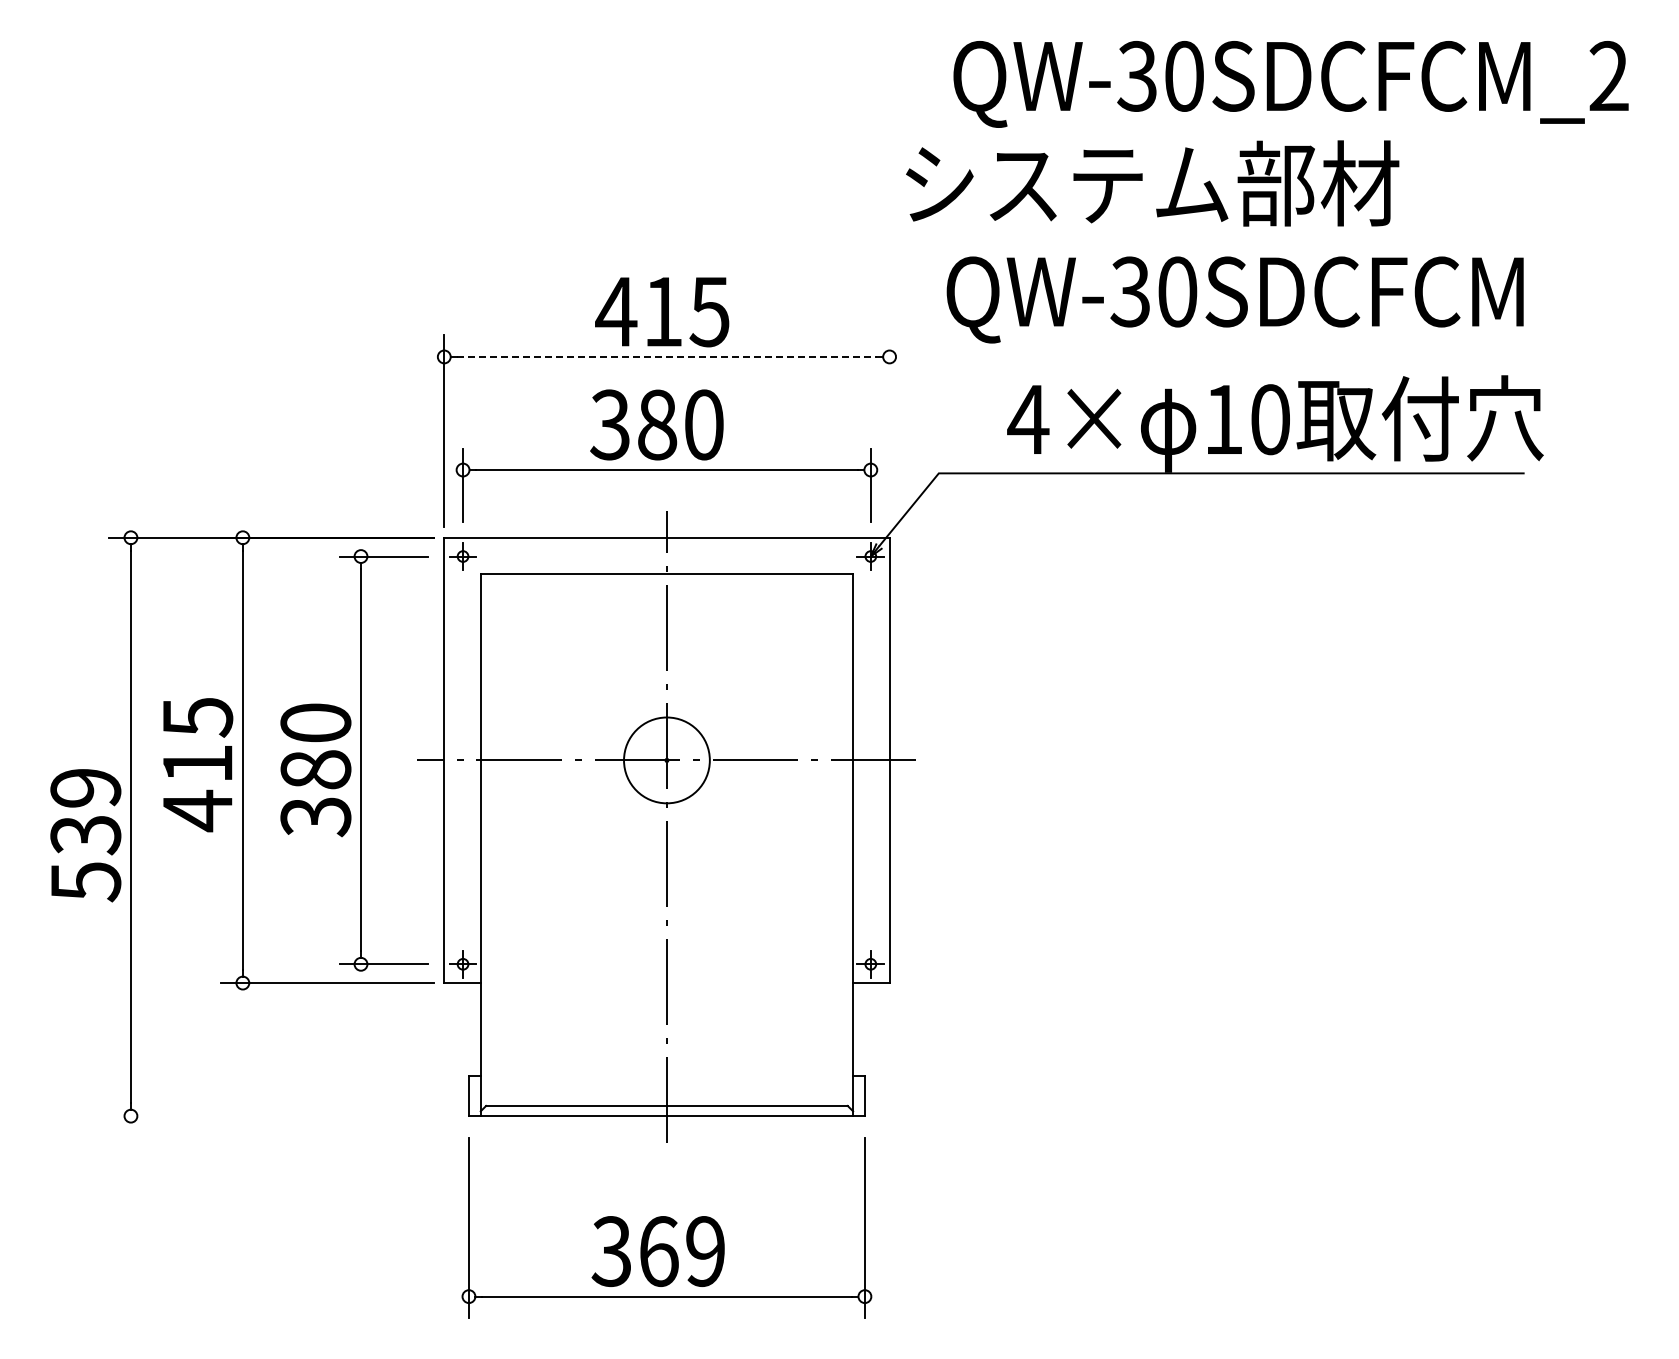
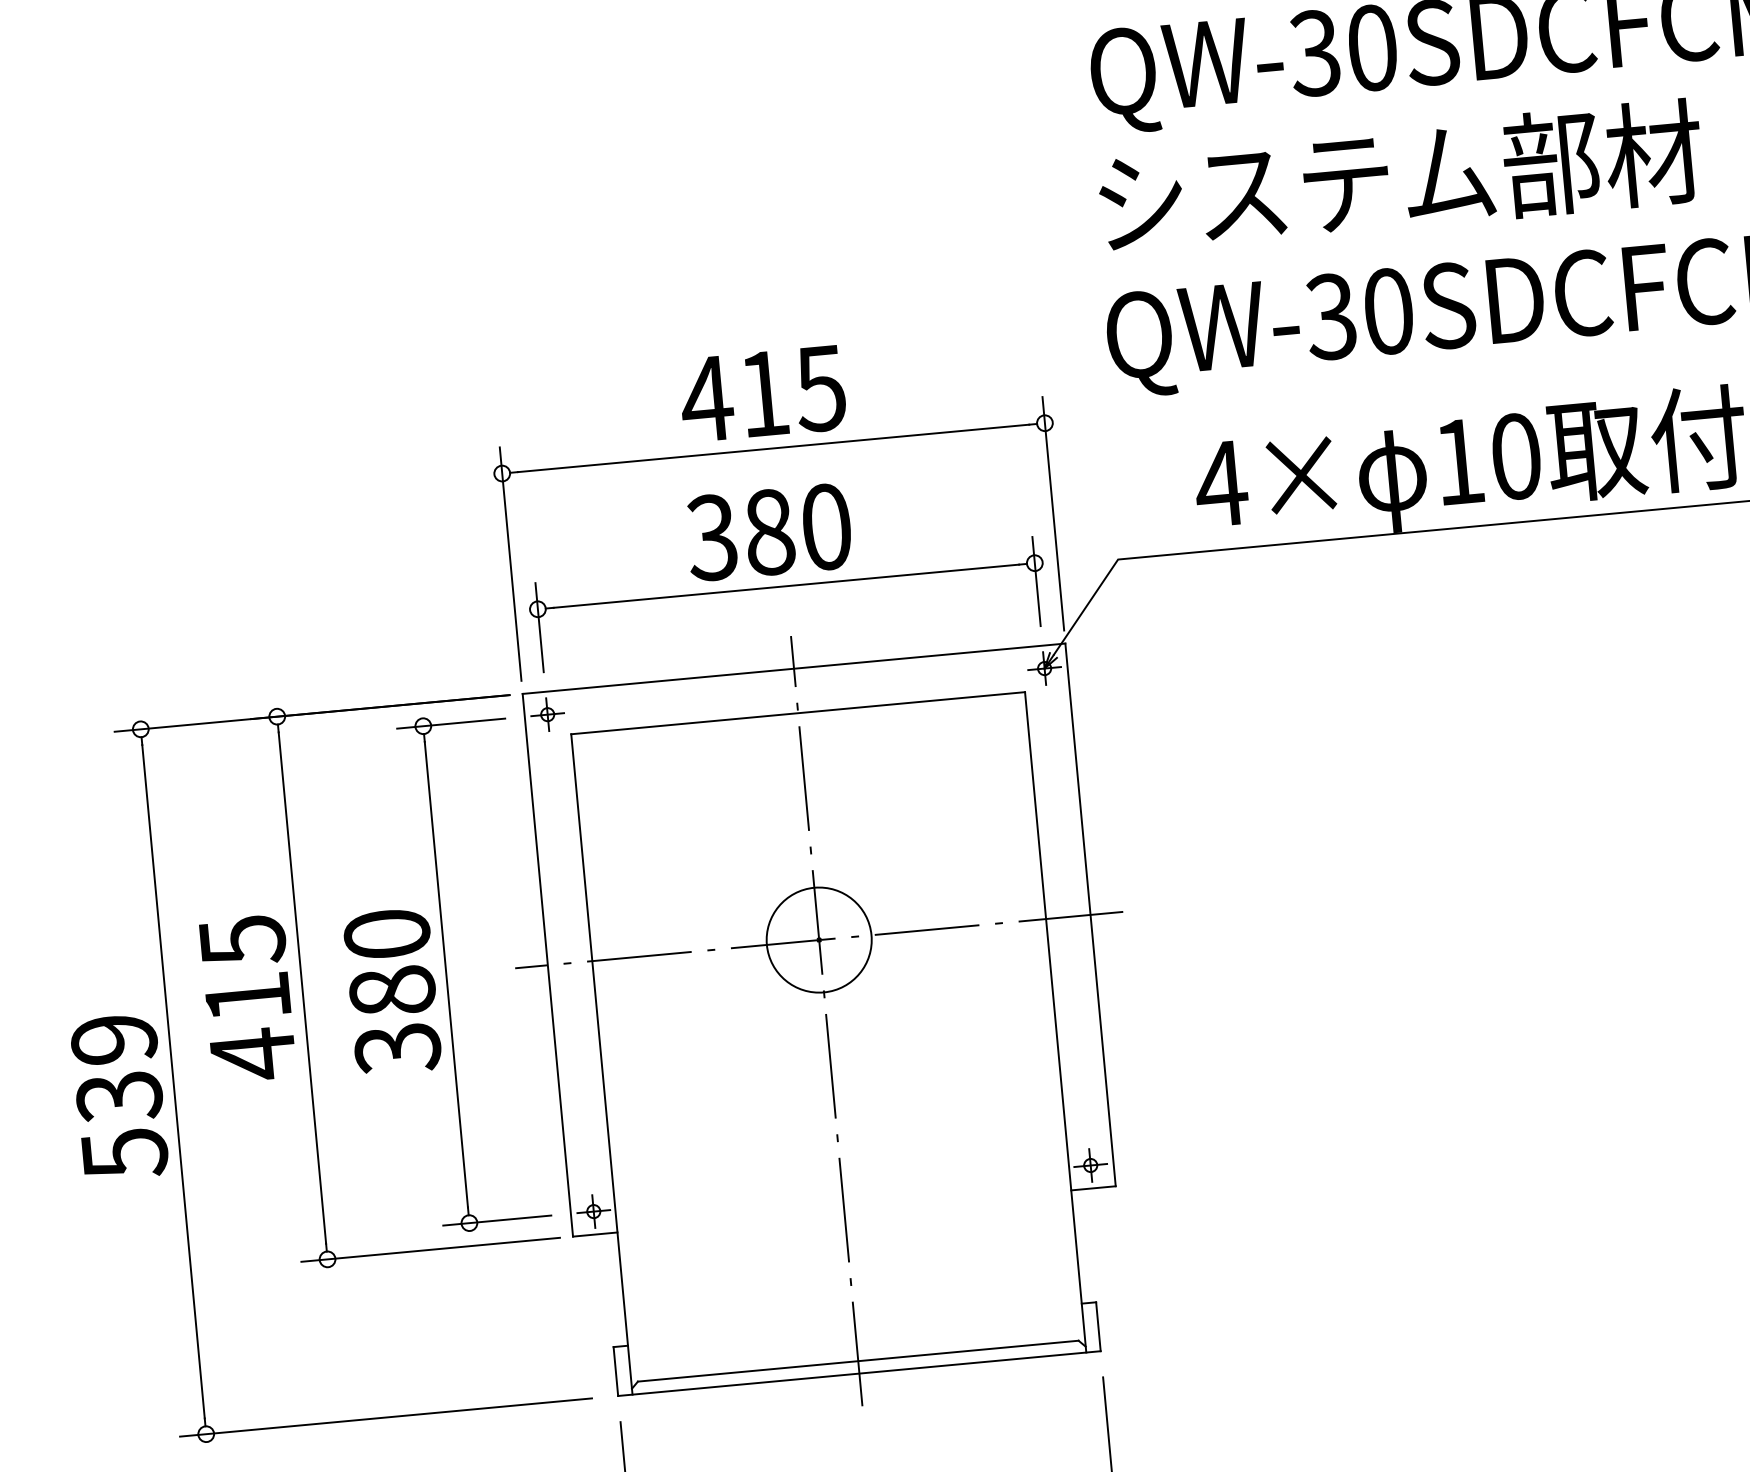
text: (1152, 183) -> (1400, 177), moved
line: (666, 356) -> (772, 447), dashed -> solid
line: (889, 431) -> (1053, 514), added
line: (278, 1116) -> (386, 1417), added

